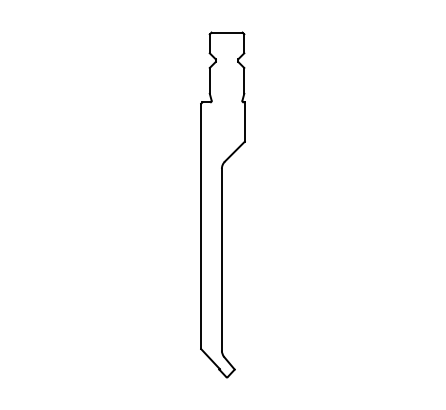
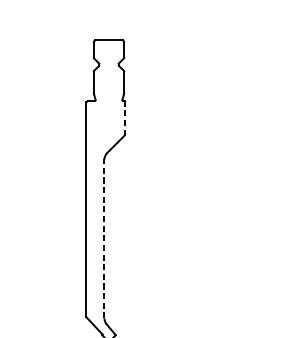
line: (244, 122) -> (124, 118), solid -> dashed
line: (221, 259) -> (104, 238), solid -> dashed

